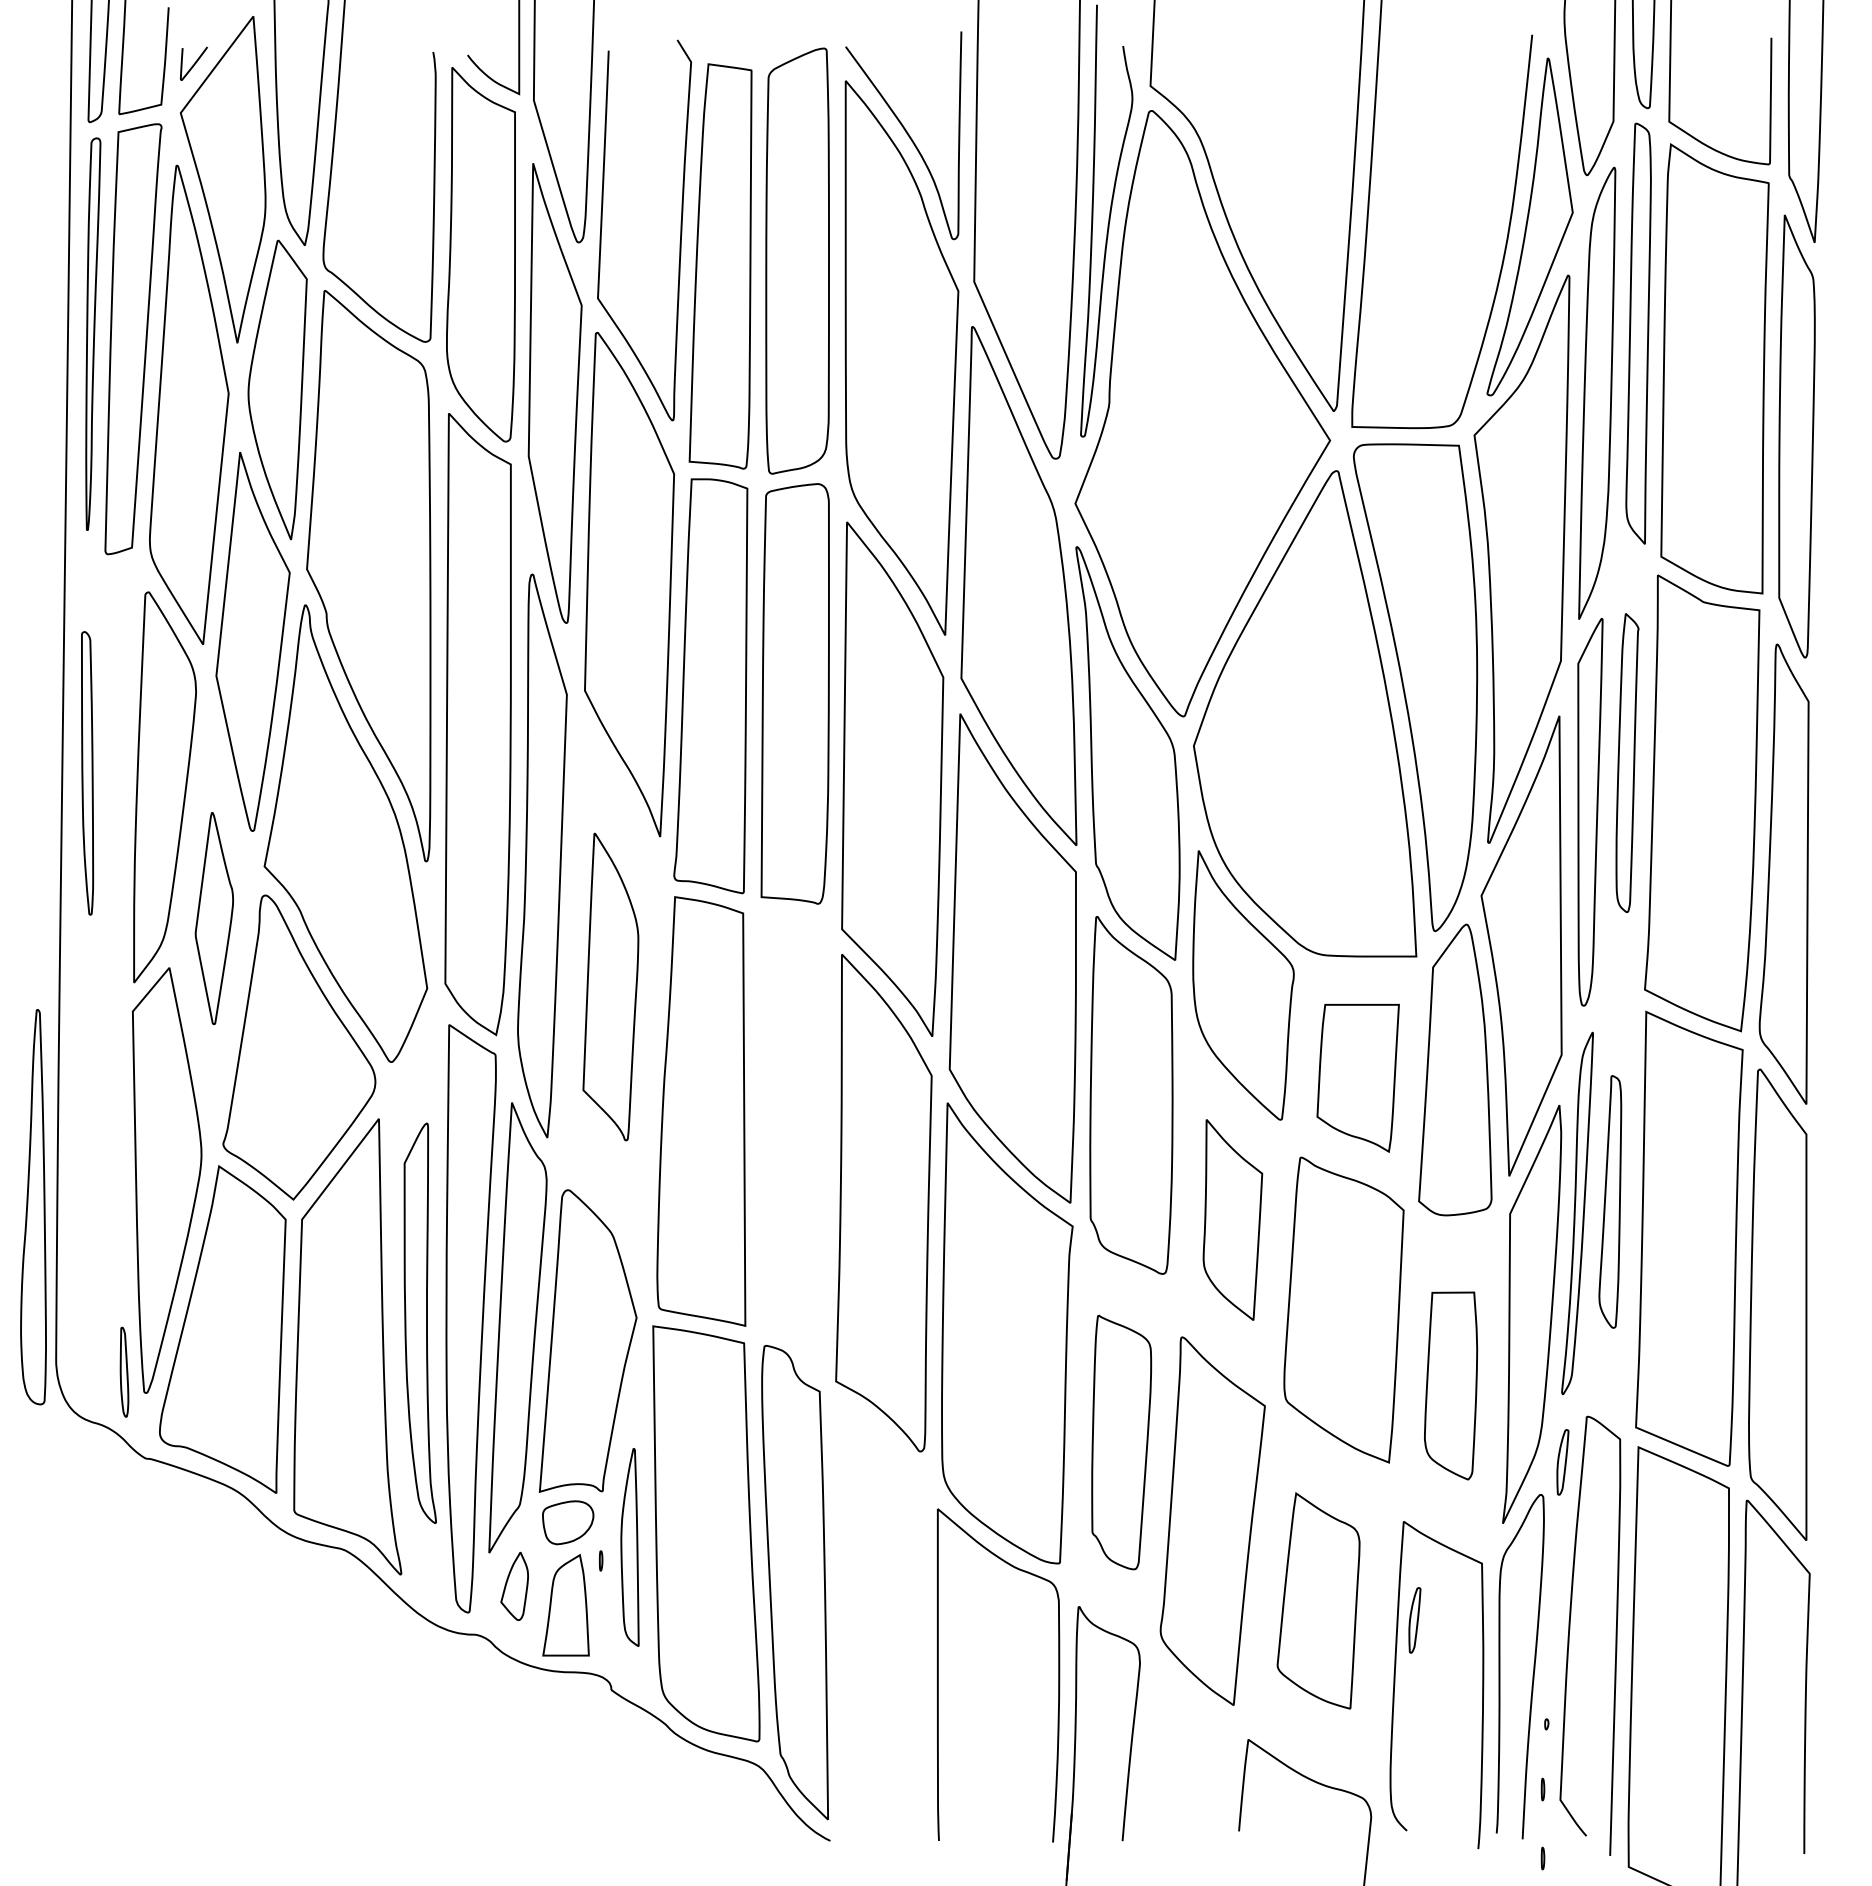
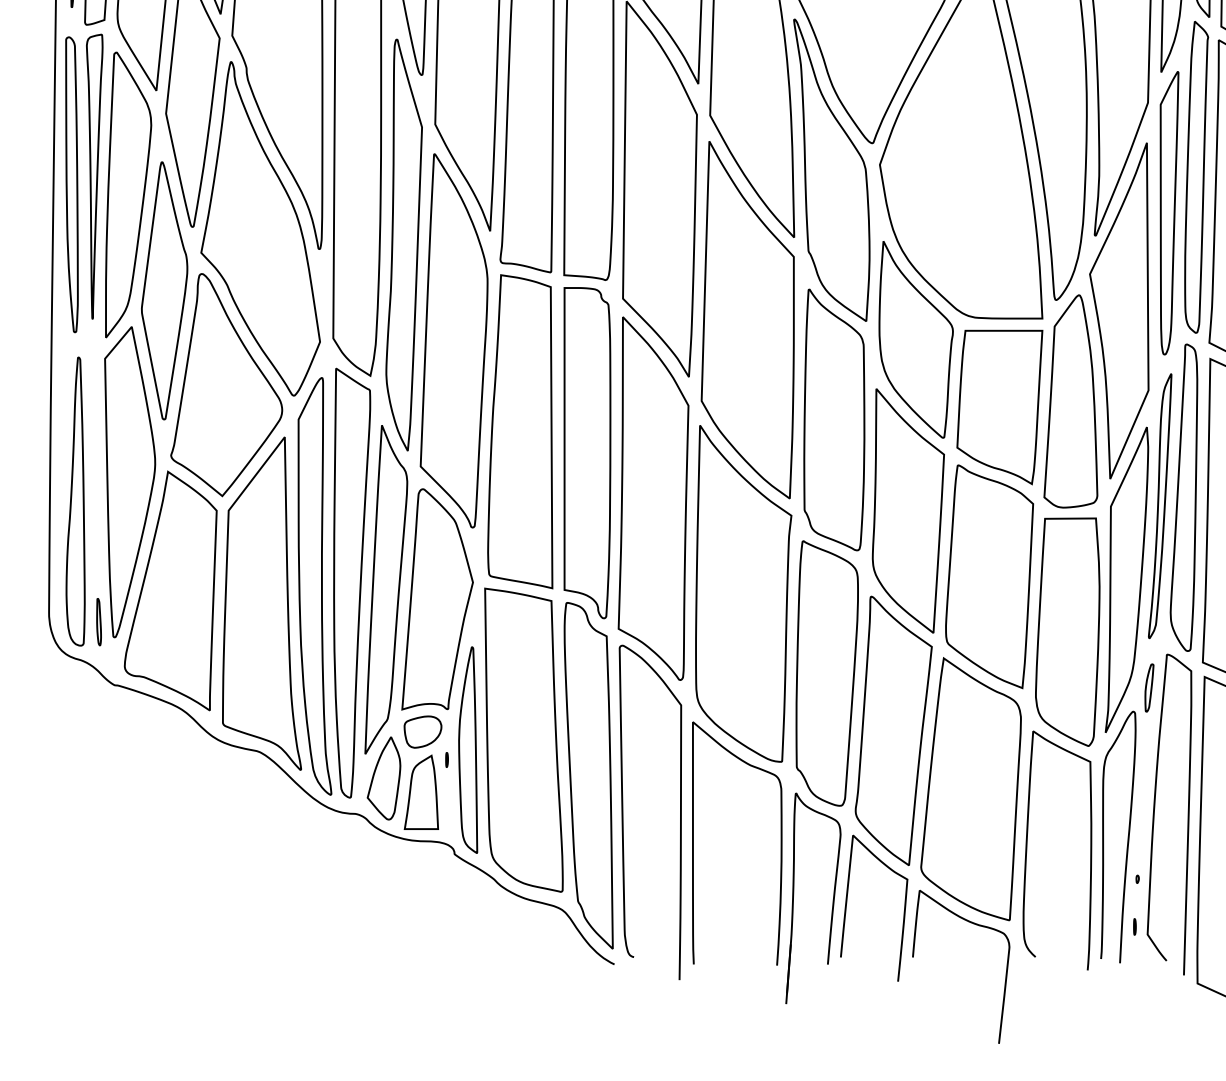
part: (118, 761) -> (94, 176), added
part: (1627, 762) -> (1196, 176), size x1.43
part: (87, 773) -> (71, 184), size x1.43
part: (214, 918) -> (164, 290), size x1.67
part: (610, 986) -> (453, 340), size x1.67
part: (1358, 1078) -> (1000, 407), size x1.43
part: (793, 1140) -> (587, 452), added
part: (1610, 1201) -> (1184, 497), size x1.67
part: (33, 1207) -> (75, 501), moved
part: (1232, 1219) -> (908, 510), size x1.67
part: (420, 1323) -> (315, 586), size x1.43
part: (124, 1371) -> (98, 621), size x0.71
part: (1450, 1385) -> (1067, 631), size x1.67
part: (1121, 1442) -> (827, 673), size x1.43
part: (629, 1547) -> (467, 750), size x1.43
part: (514, 1586) -> (383, 778), size x1.67
part: (1318, 1600) -> (970, 788), size x1.67
part: (1414, 1620) -> (1041, 803), removed
curve: (842, 1632) -> (623, 812), added
curve: (1148, 1761) -> (846, 906), added
part: (1542, 1858) -> (1134, 977), removed

